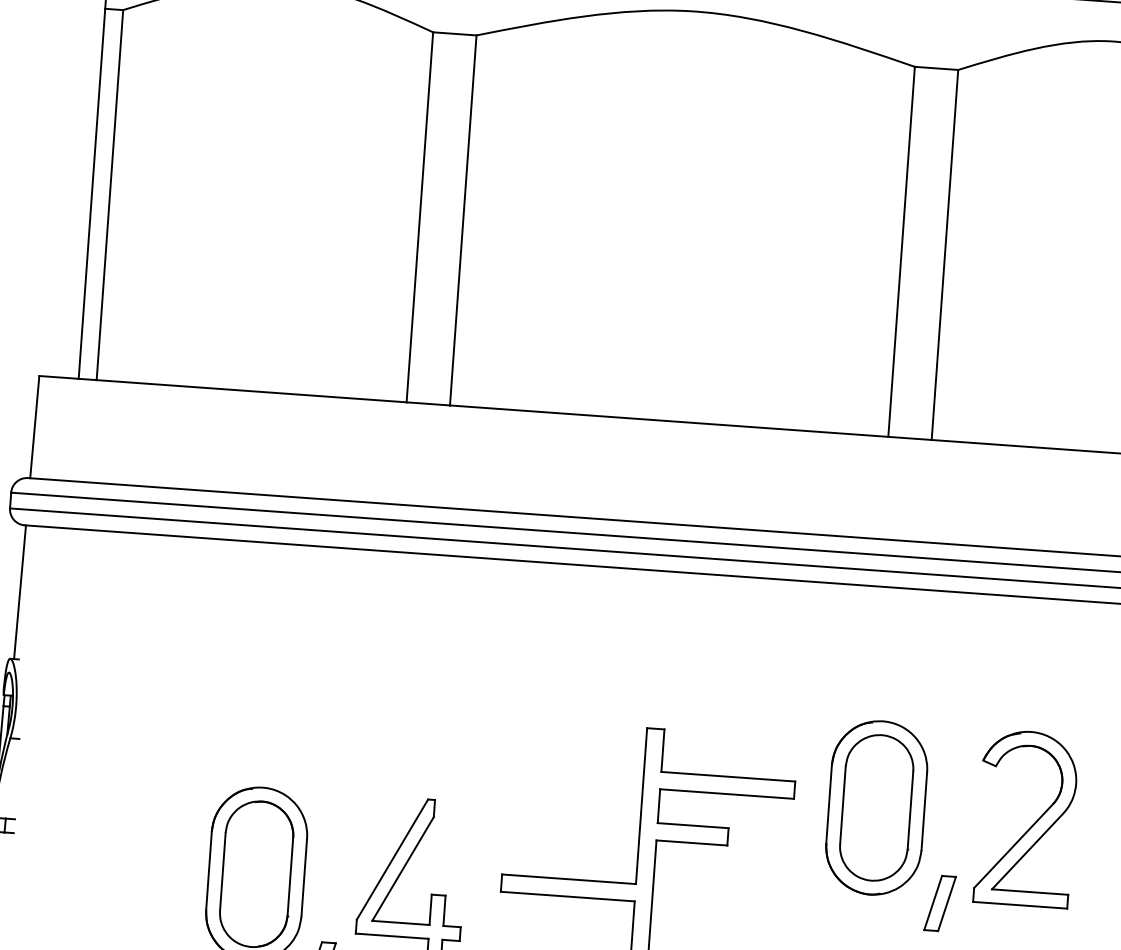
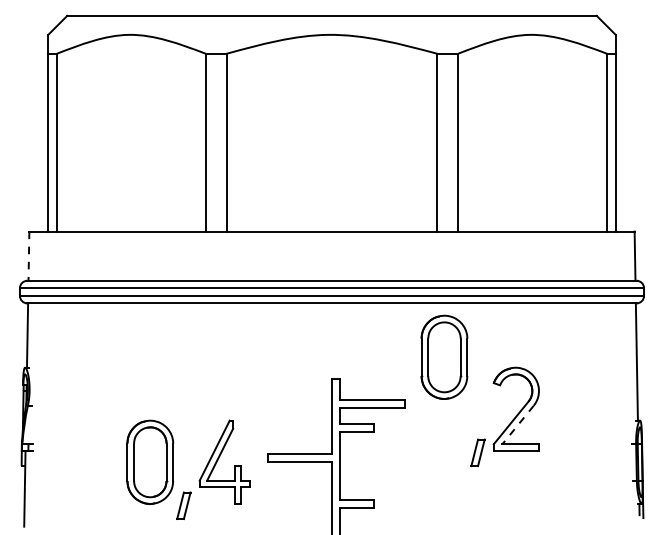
line: (33, 427) -> (28, 256), solid -> dashed
part: (876, 806) -> (444, 356), moved
line: (1028, 852) -> (518, 425), solid -> dashed

